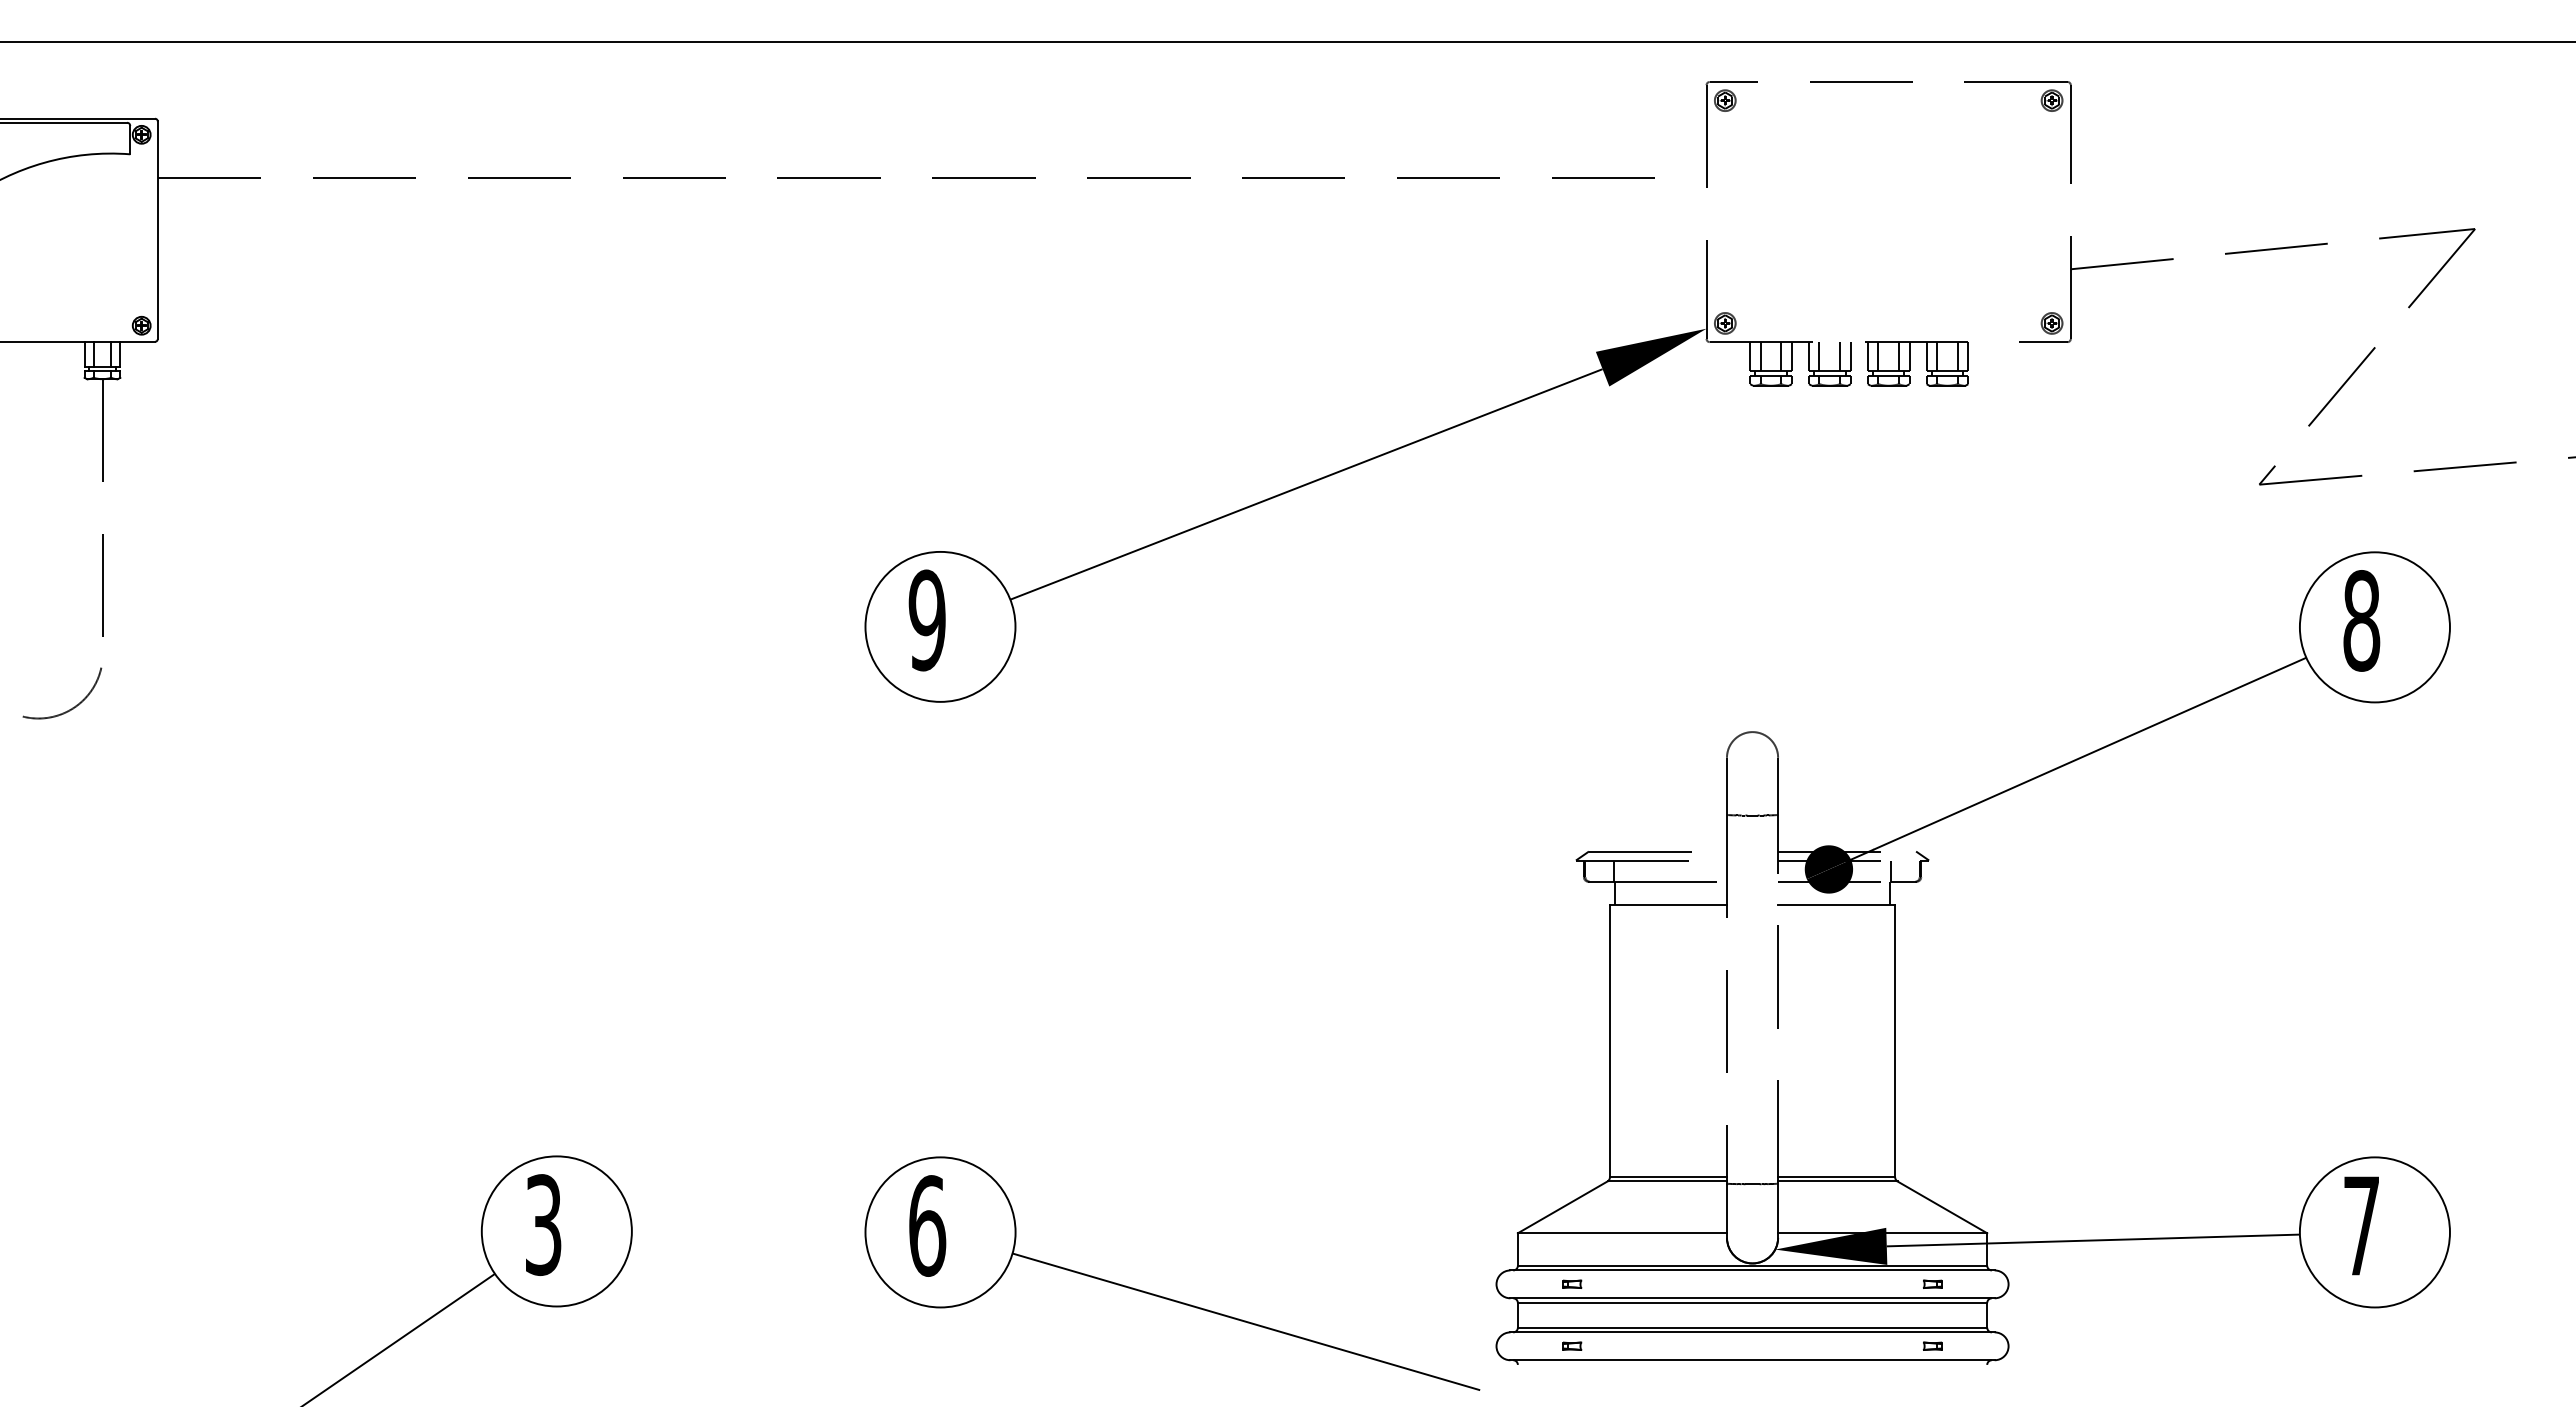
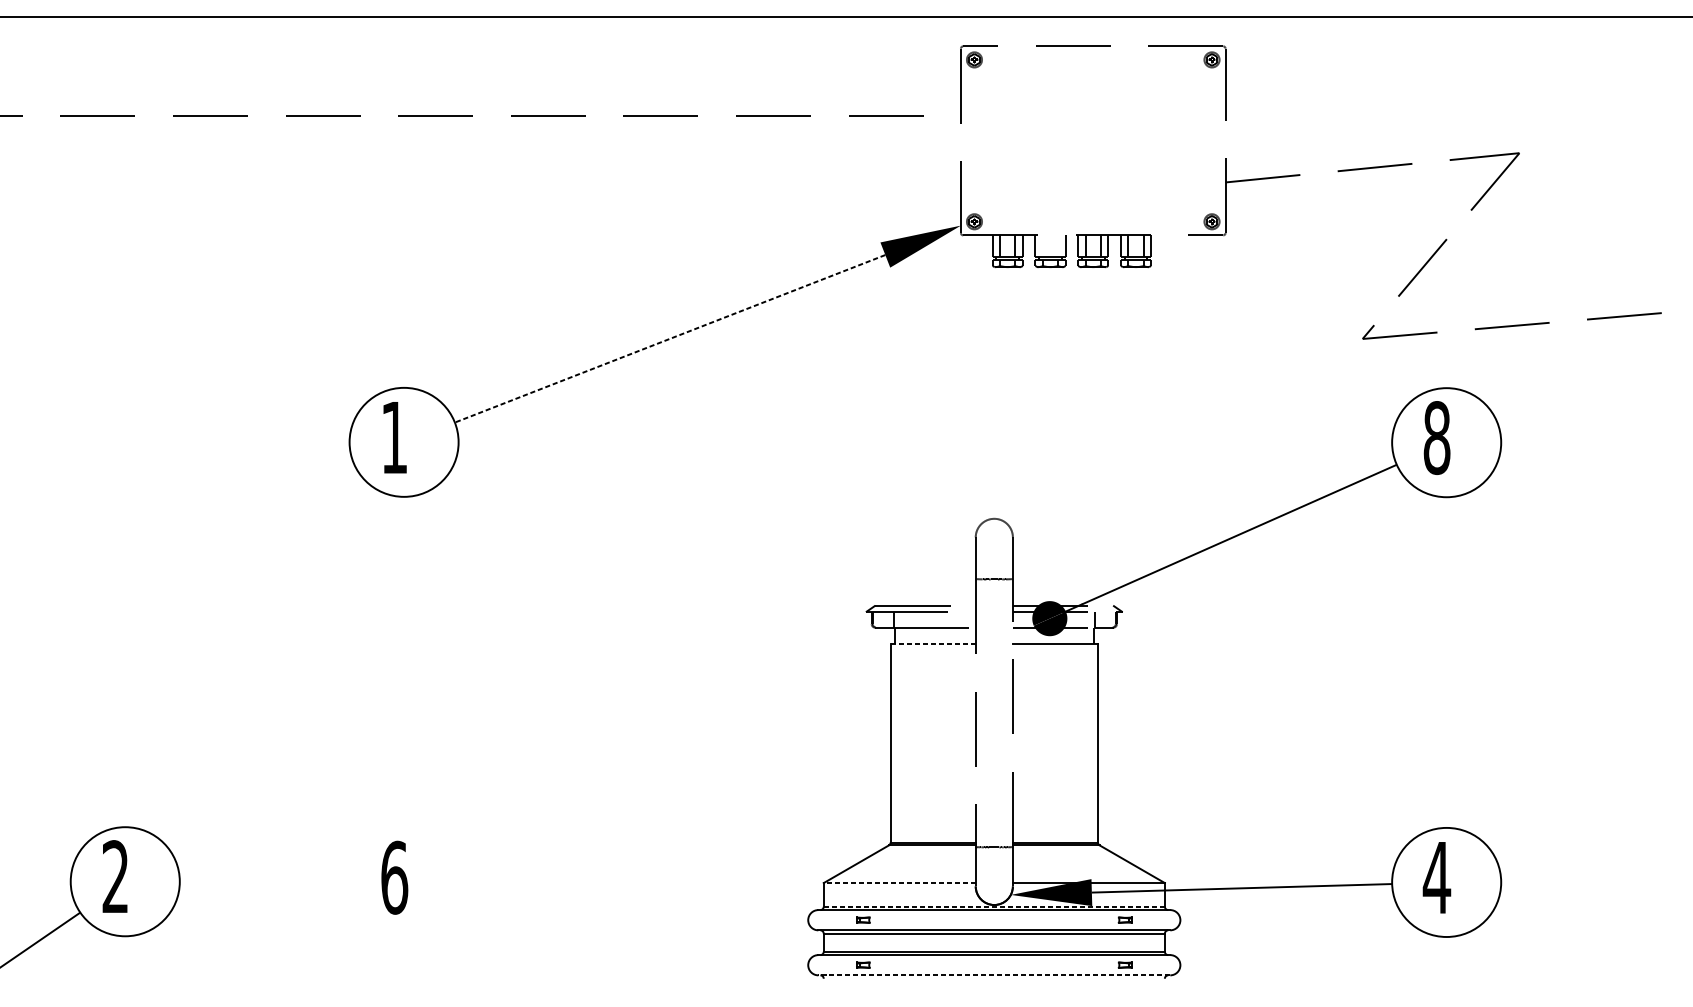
line: (1819, 356) -> (1042, 245), removed
line: (1840, 356) -> (1058, 245), removed
line: (1306, 484) -> (670, 338), solid -> dashed
text: (926, 620) -> (393, 437), 9 -> 1
line: (1668, 904) -> (933, 644), solid -> dashed
text: (543, 1225) -> (115, 877), 3 -> 2
text: (2361, 1225) -> (1436, 877), 7 -> 4
line: (1622, 1233) -> (899, 883), solid -> dashed
line: (1752, 1265) -> (994, 906), solid -> dashed
part: (1167, 1297) -> (569, 929), removed
line: (1752, 1360) -> (994, 975), solid -> dashed

